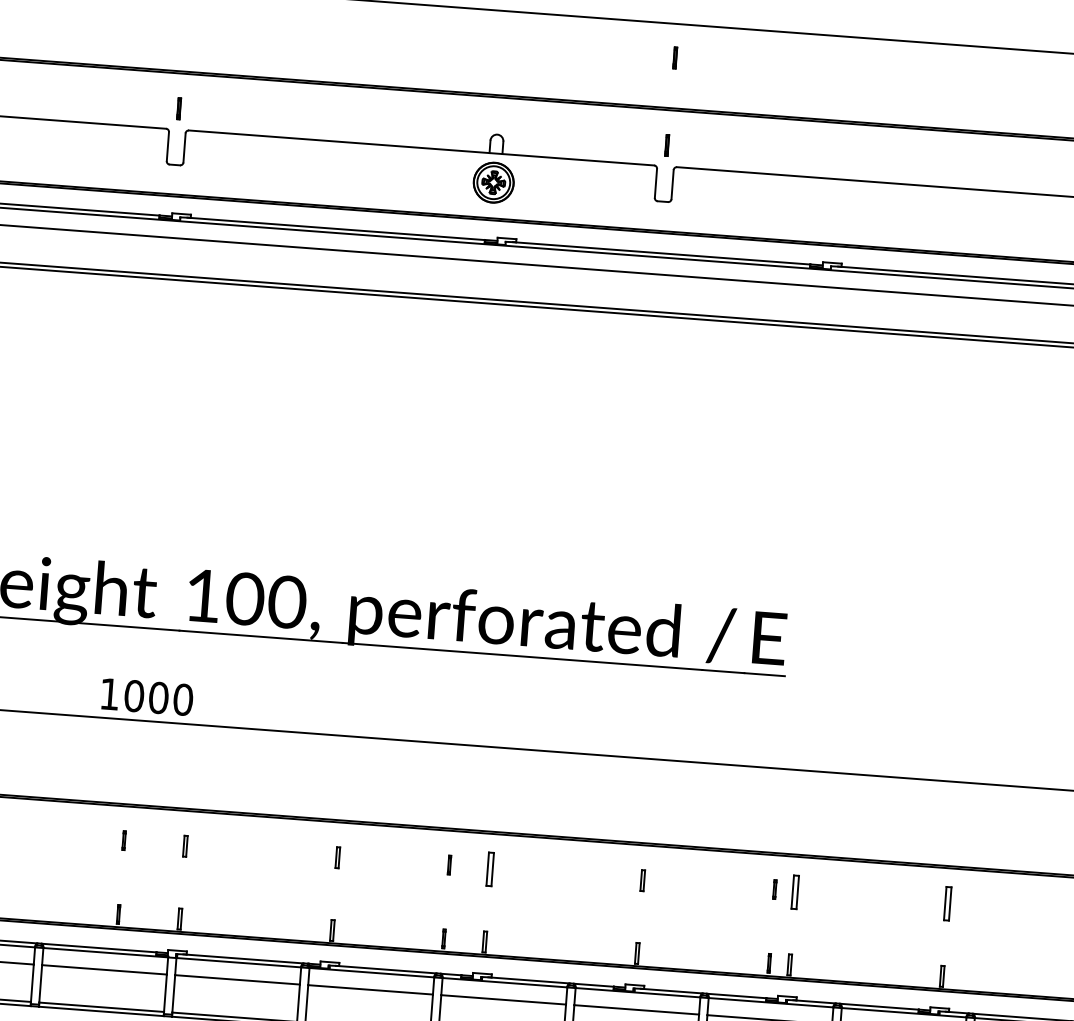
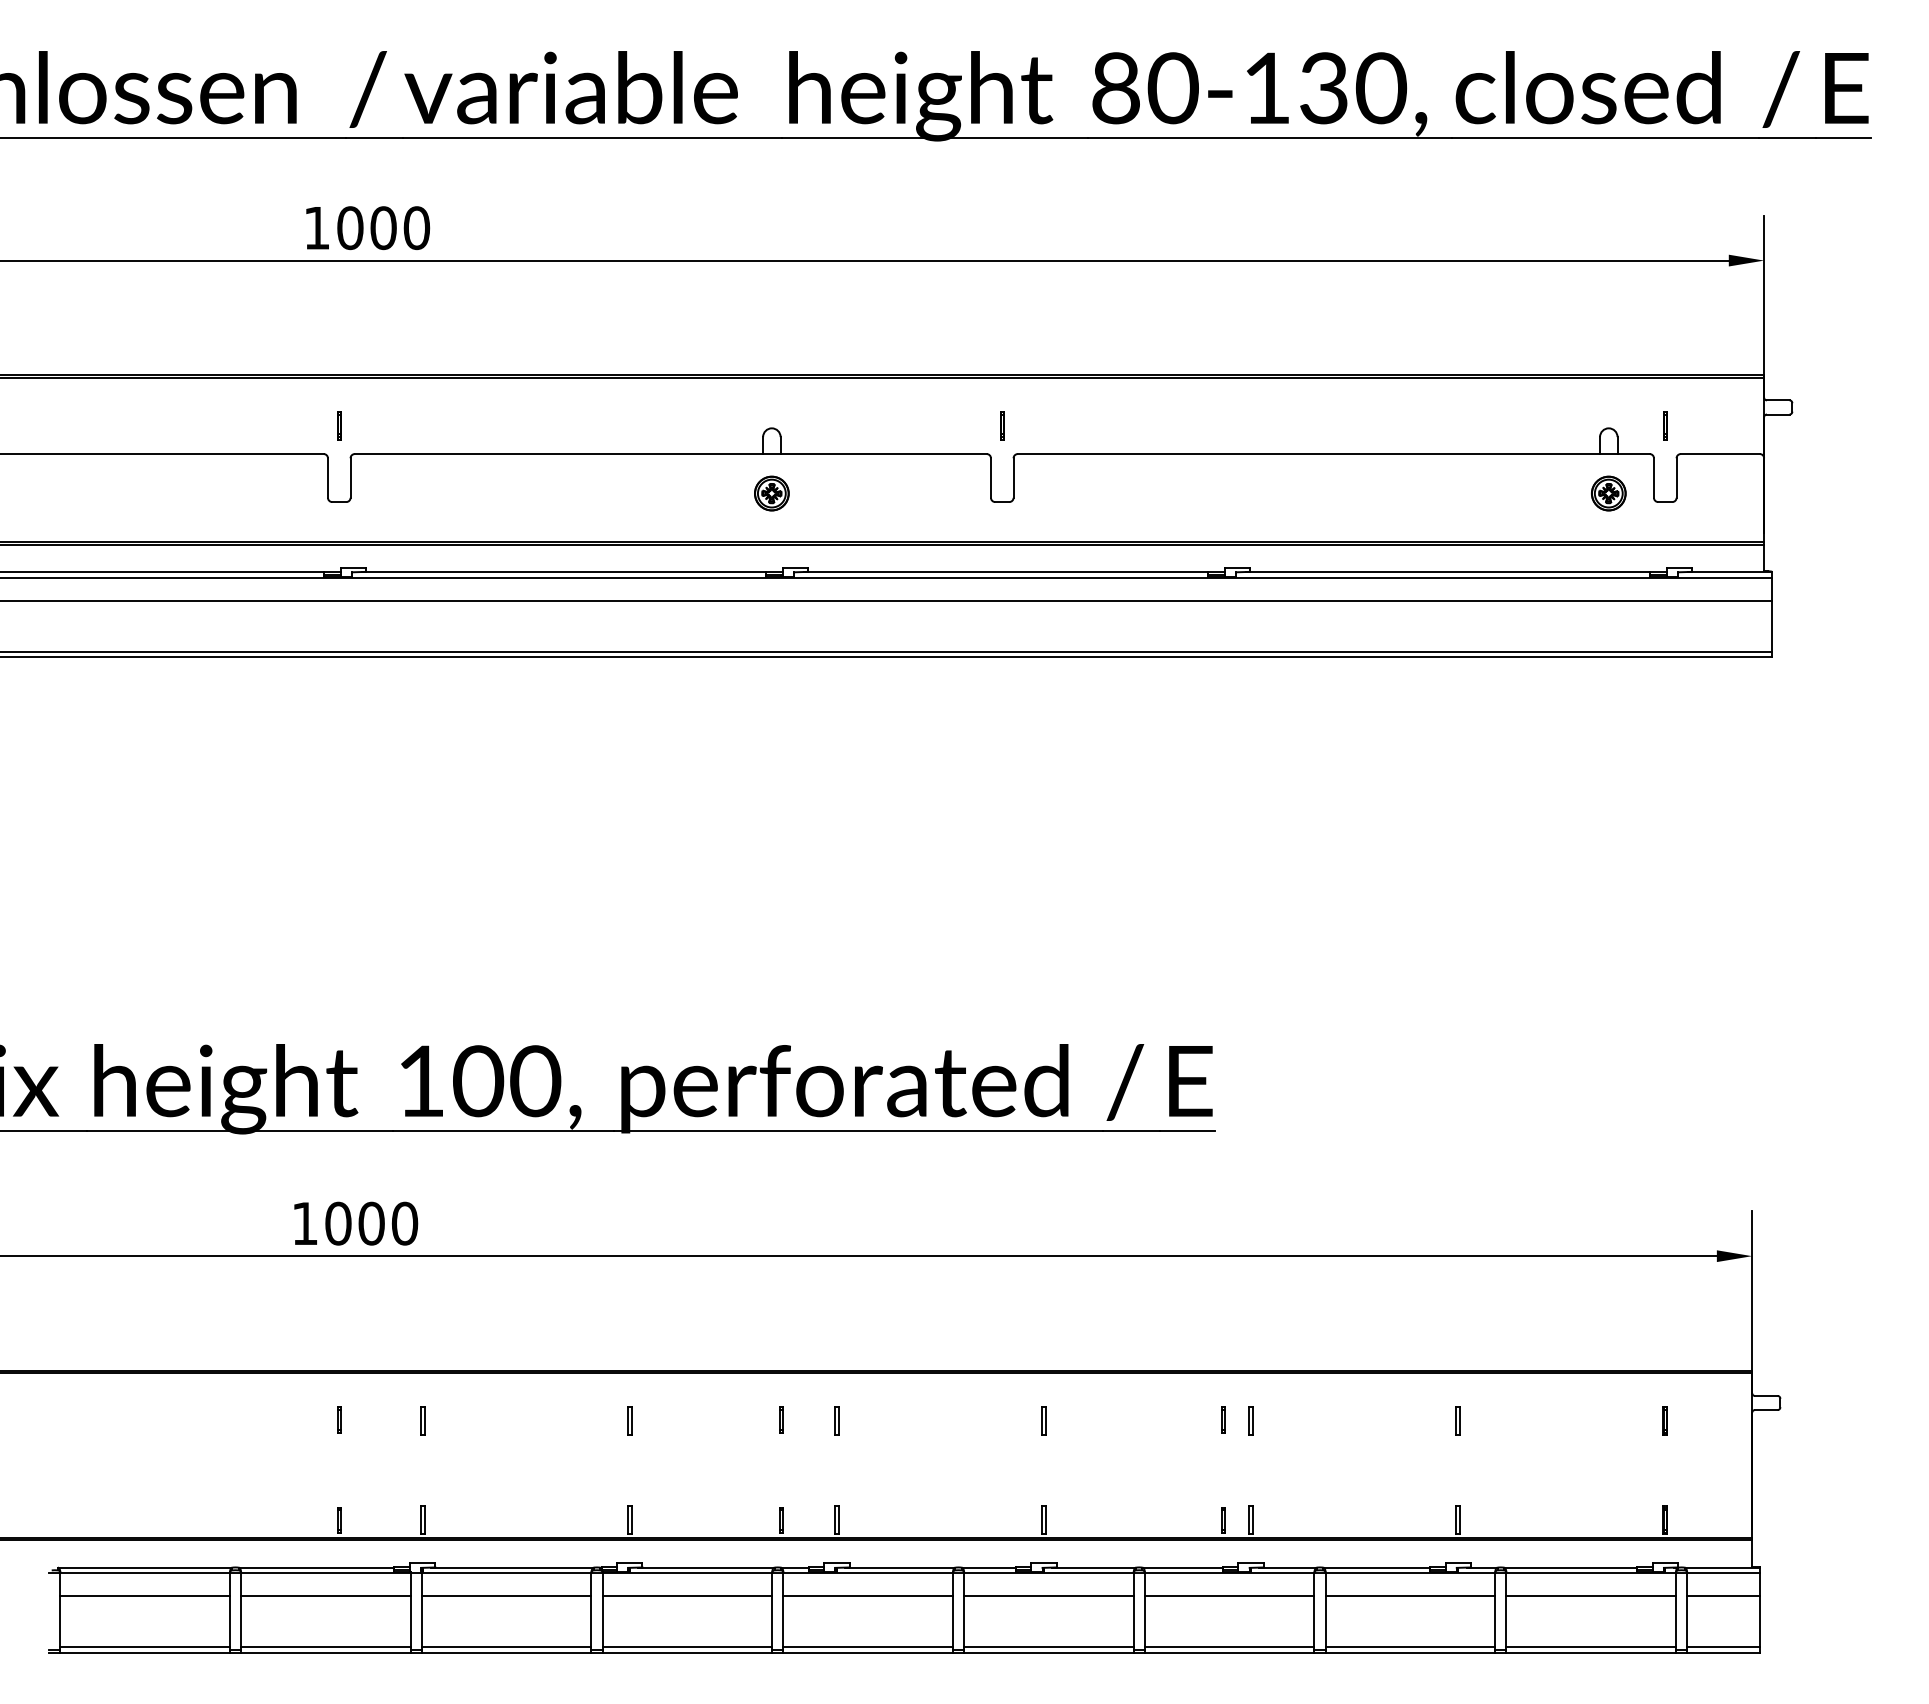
line: (674, 57) -> (1003, 306), removed
part: (493, 182) -> (771, 493), size x0.62
part: (490, 868) -> (836, 1420), size x0.62
part: (794, 891) -> (1250, 1420), size x0.62
part: (947, 902) -> (1457, 1420), size x0.62

